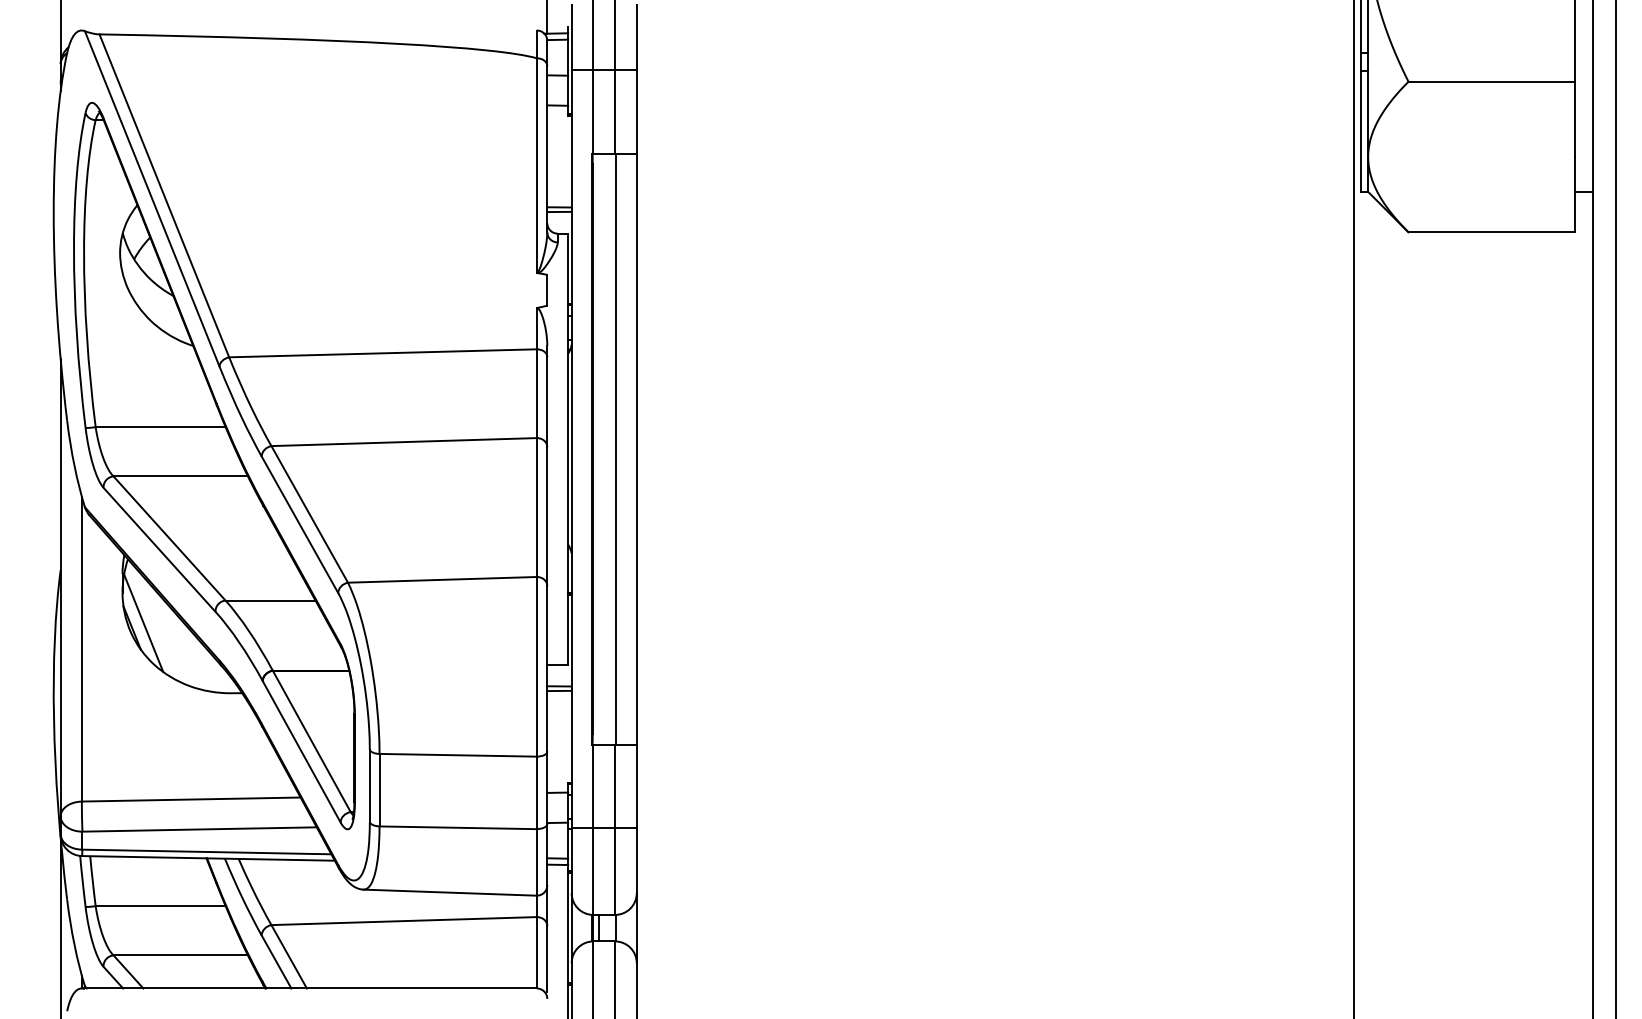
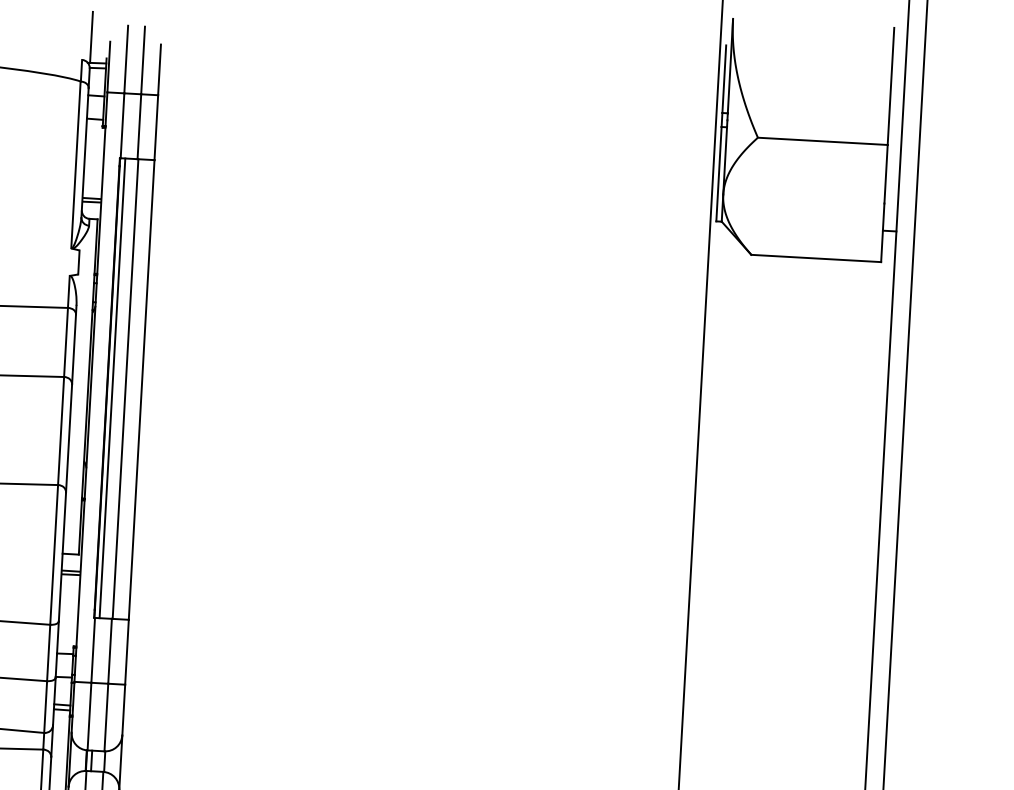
line: (599, 448) -> (112, 387), added

